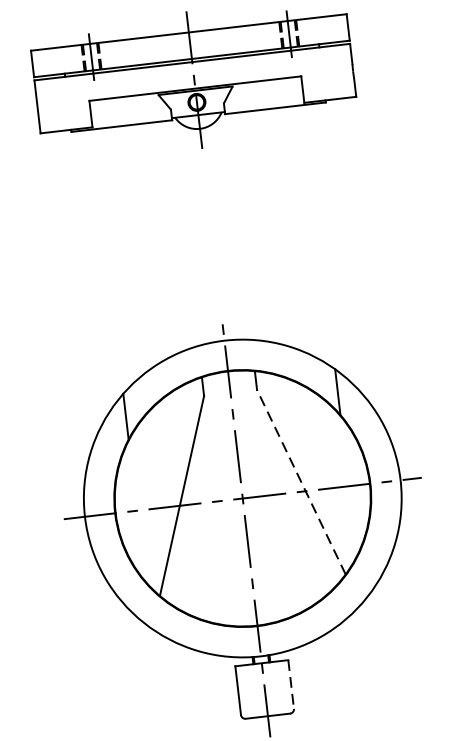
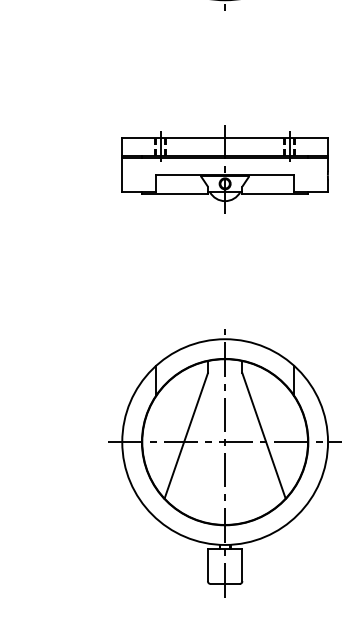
line: (300, 481) -> (263, 435), dashed -> solid
line: (291, 684) -> (242, 565), dashed -> solid

